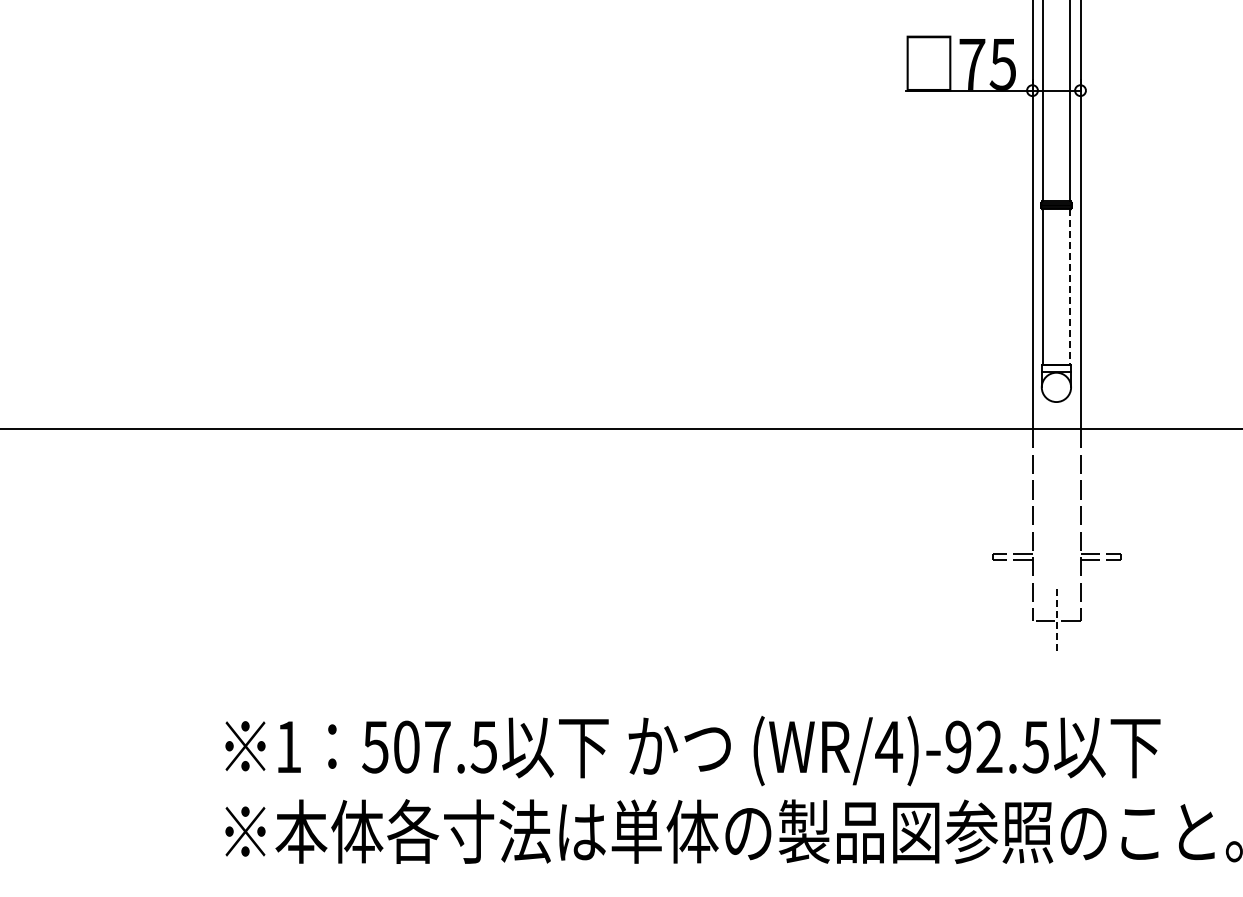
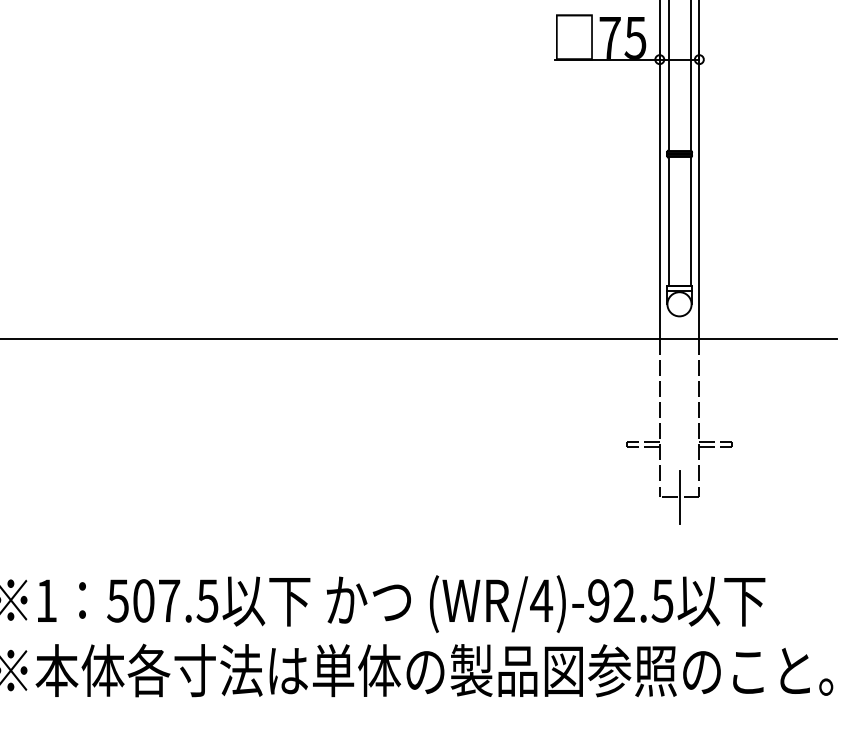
line: (1069, 287) -> (690, 221), dashed -> solid
line: (1056, 621) -> (679, 497), dashed -> solid

